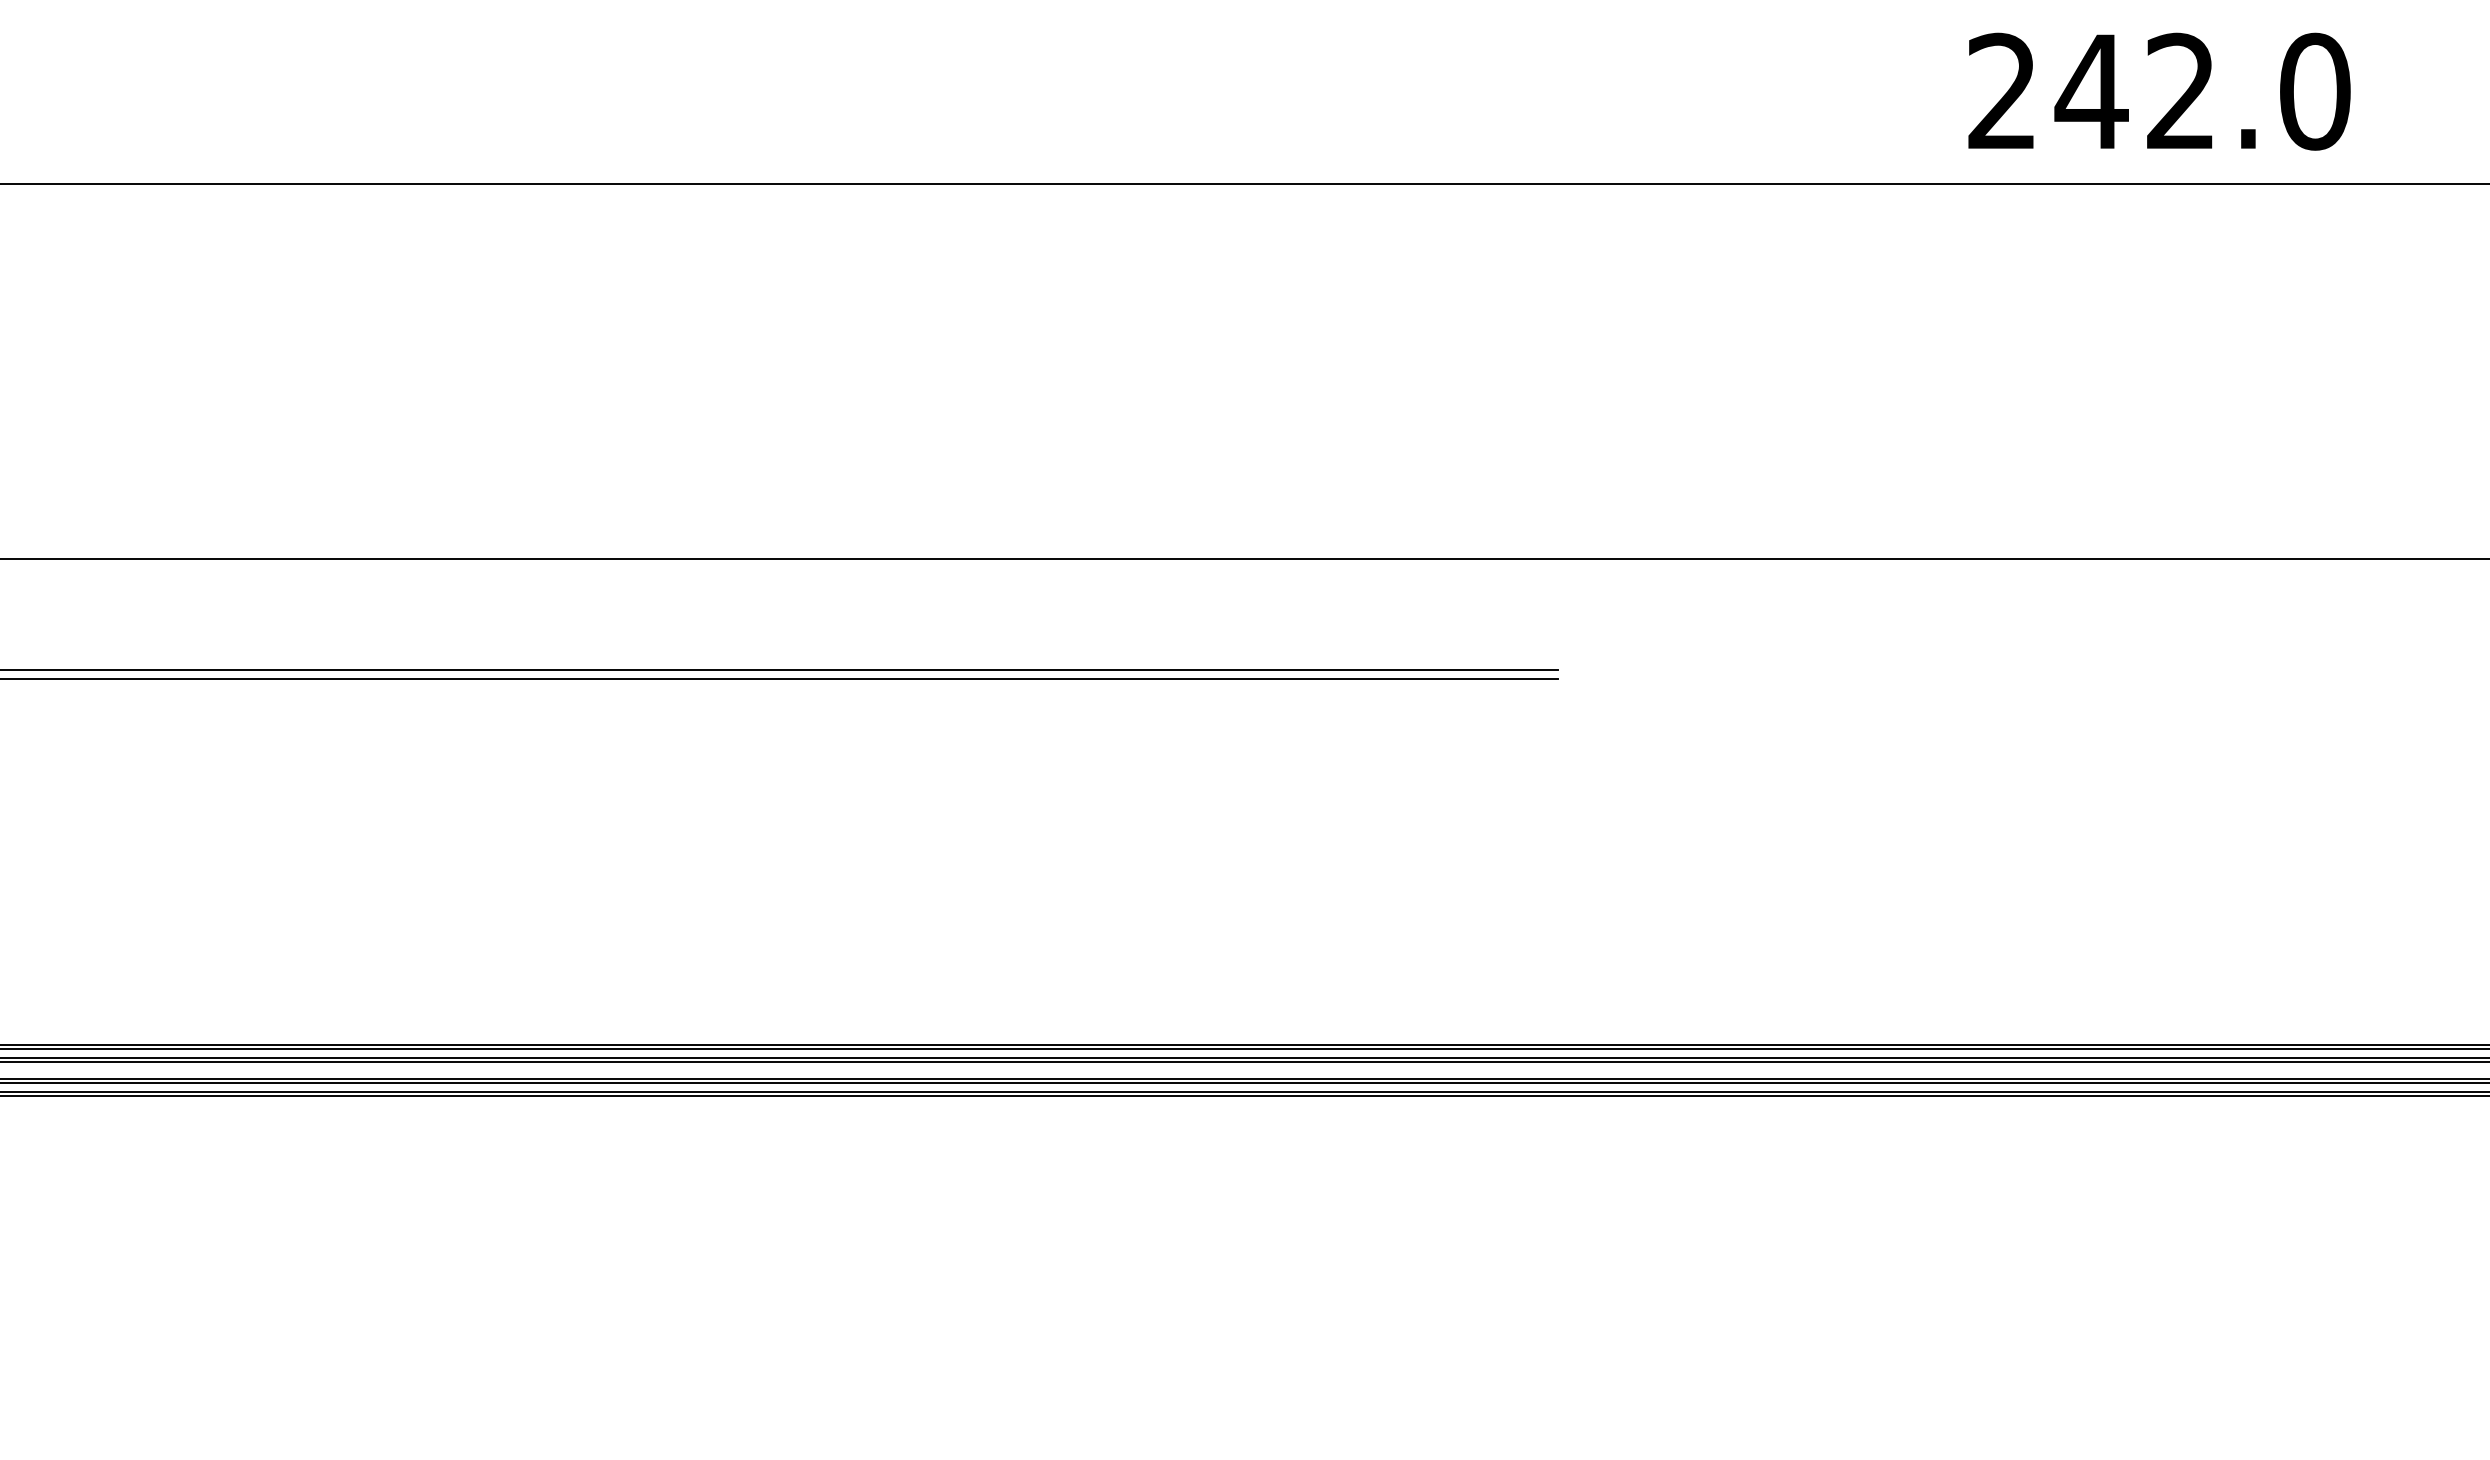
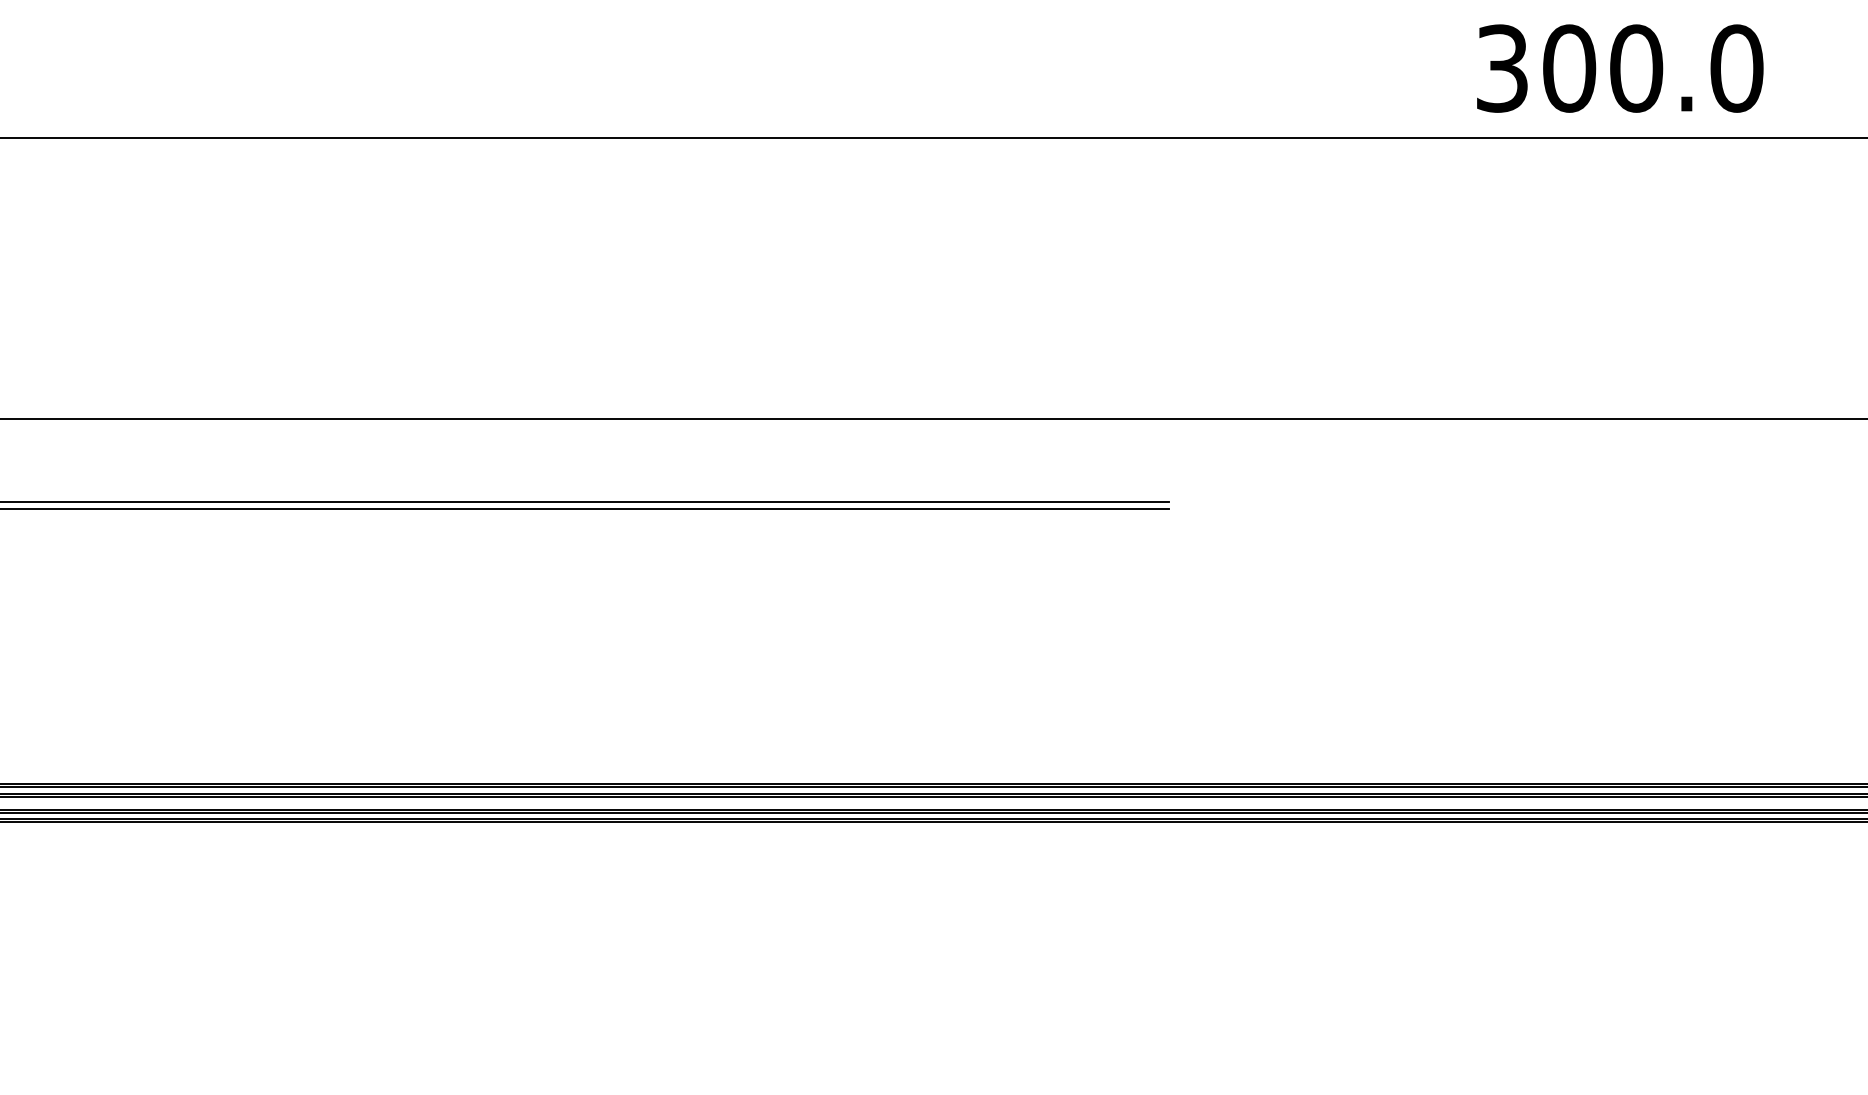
text: (2092, 91) -> (1569, 68), 242.0 -> 300.0

